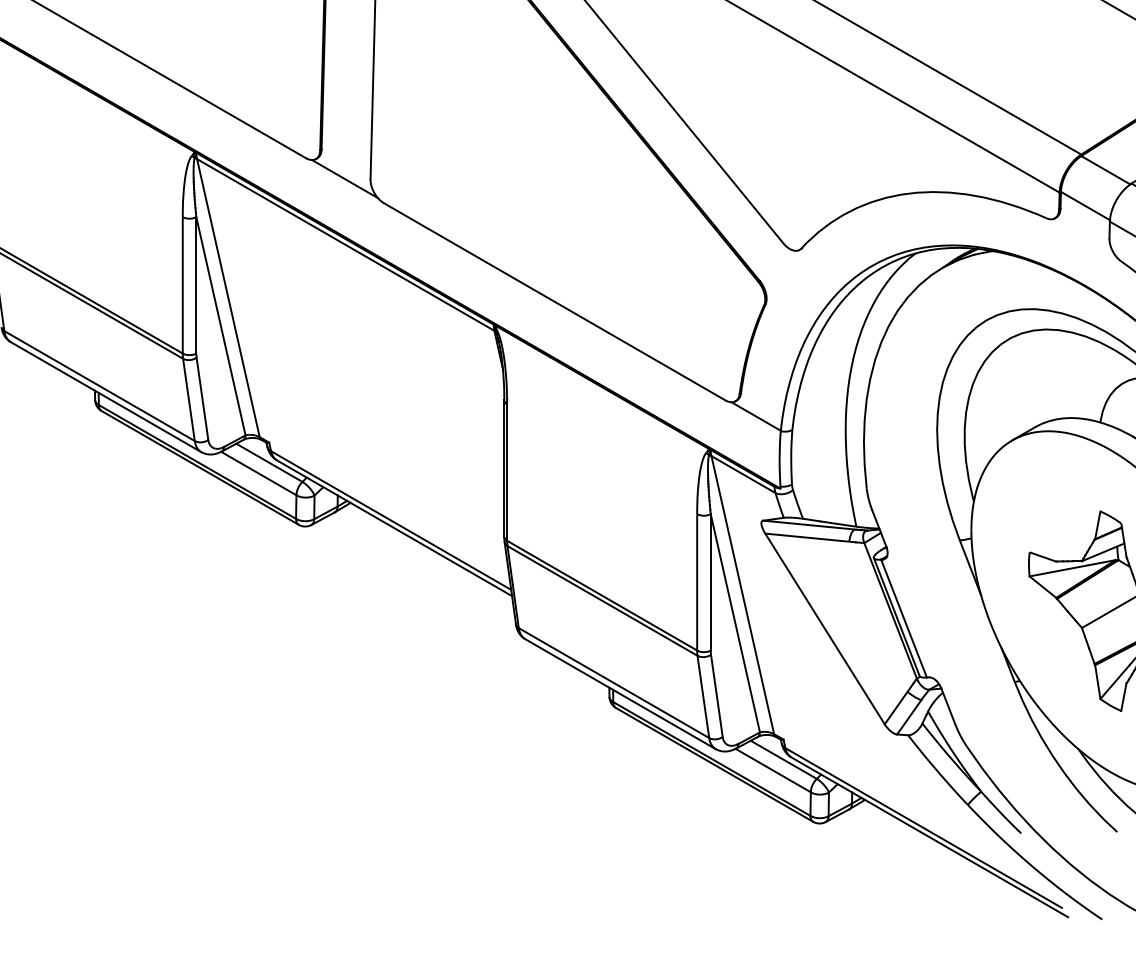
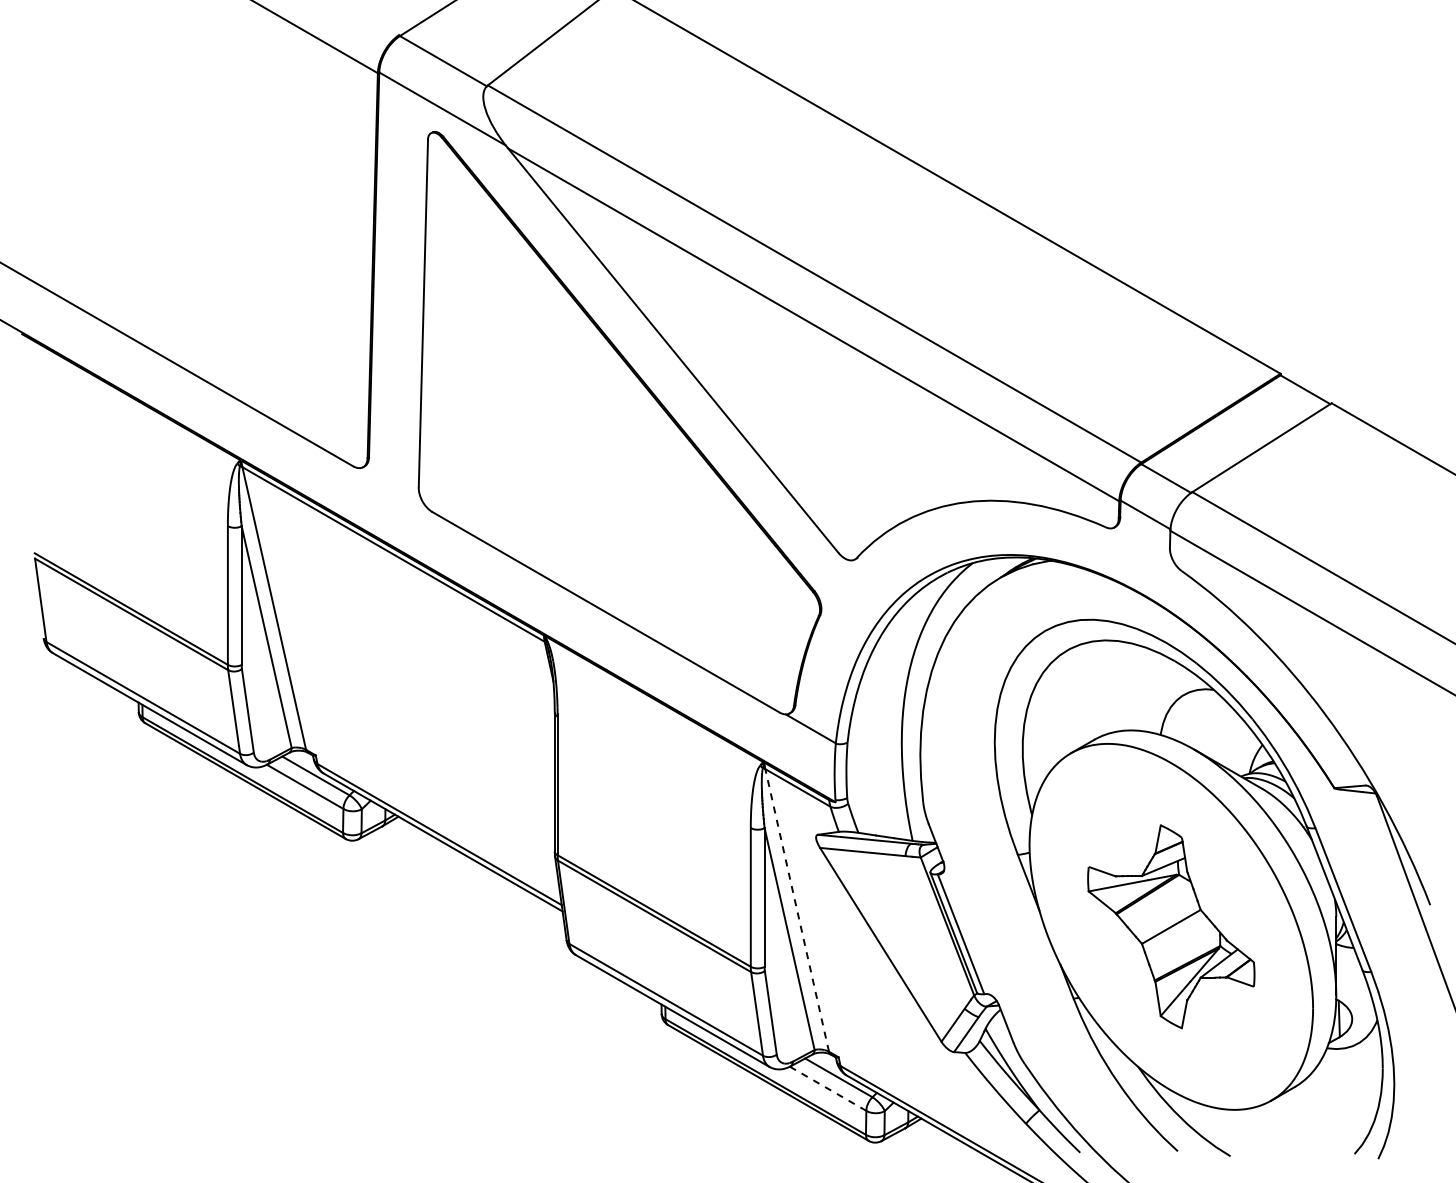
line: (344, 179) -> (392, 487), removed
line: (743, 595) -> (797, 910), solid -> dashed
line: (773, 771) -> (828, 1089), solid -> dashed

